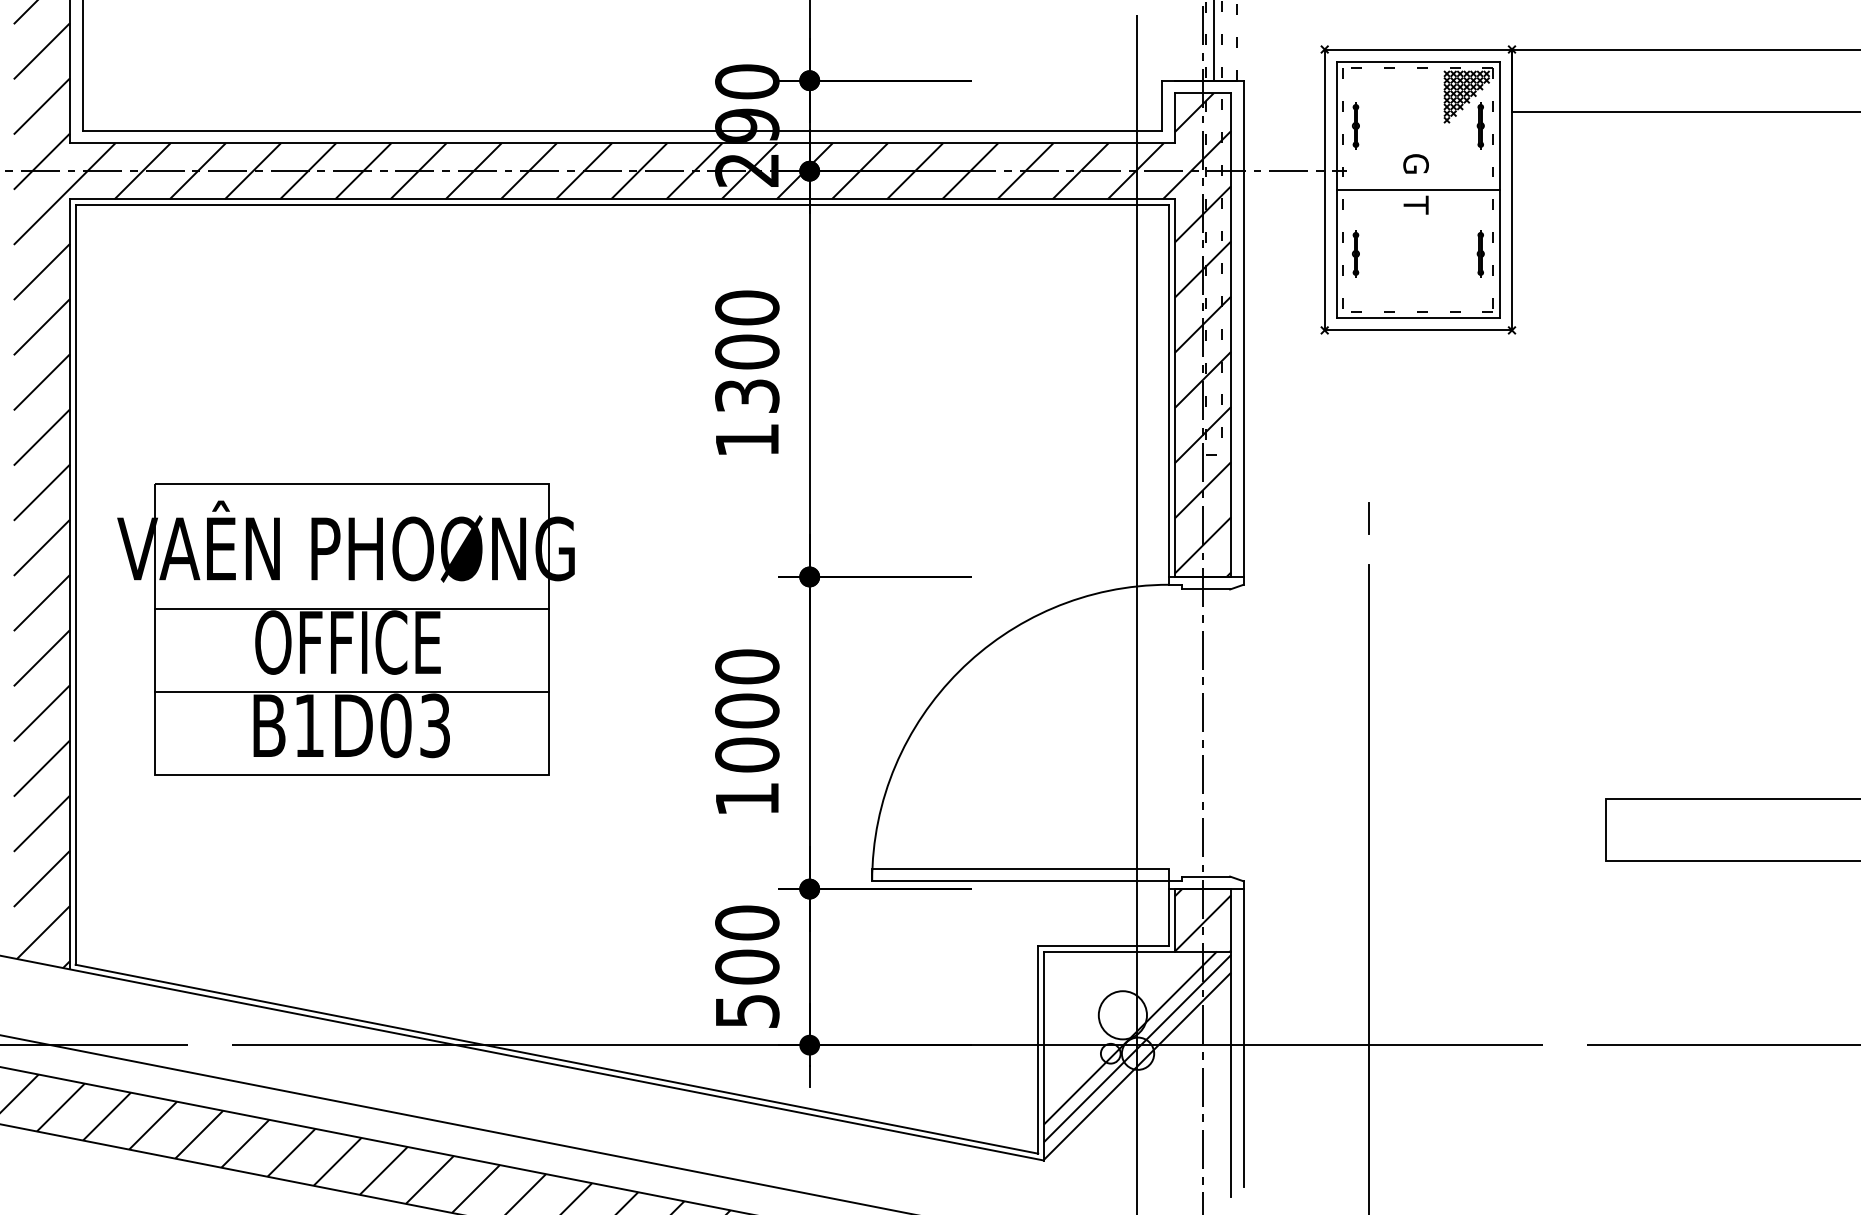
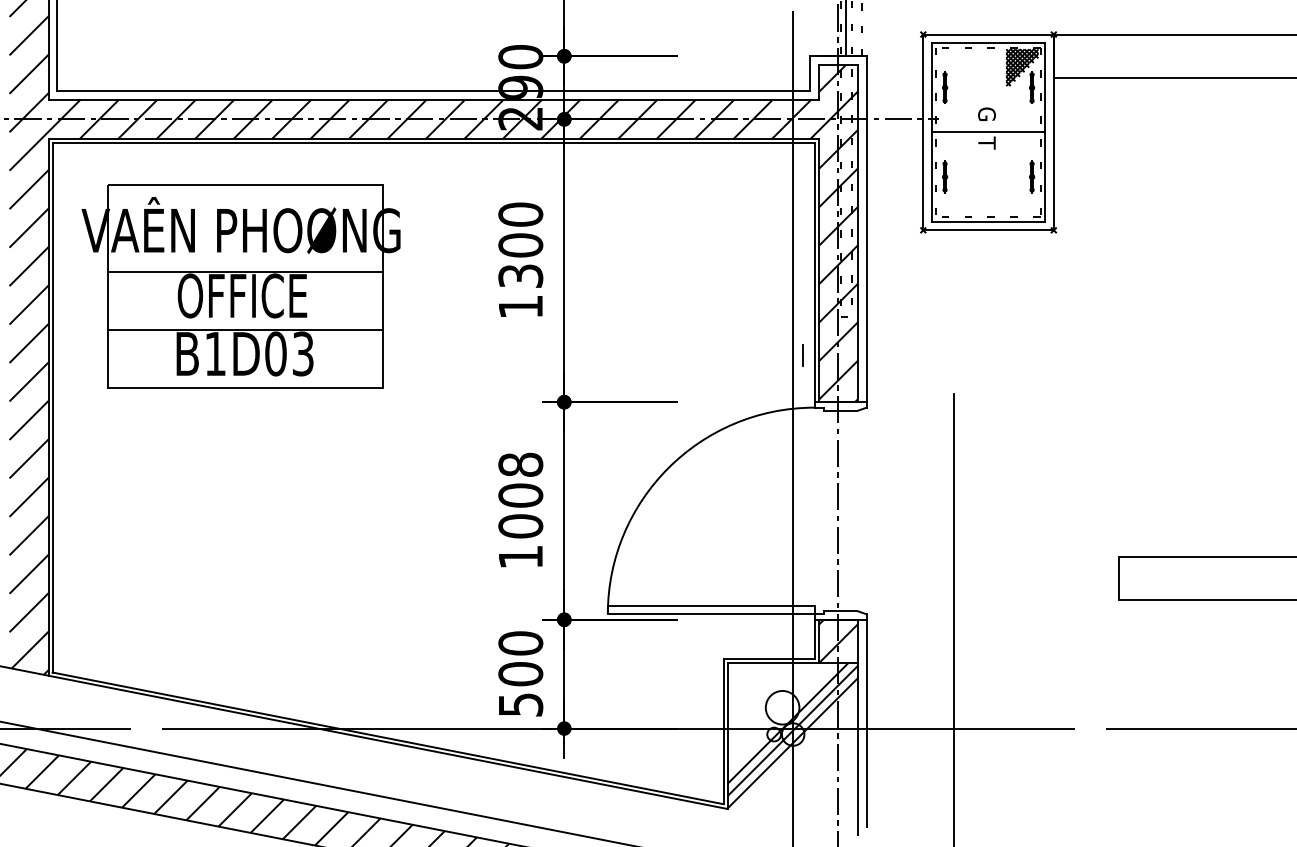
line: (1368, 518) -> (802, 355), moved
part: (345, 629) -> (240, 286), moved
text: (746, 666) -> (520, 464), 1000 -> 1008

